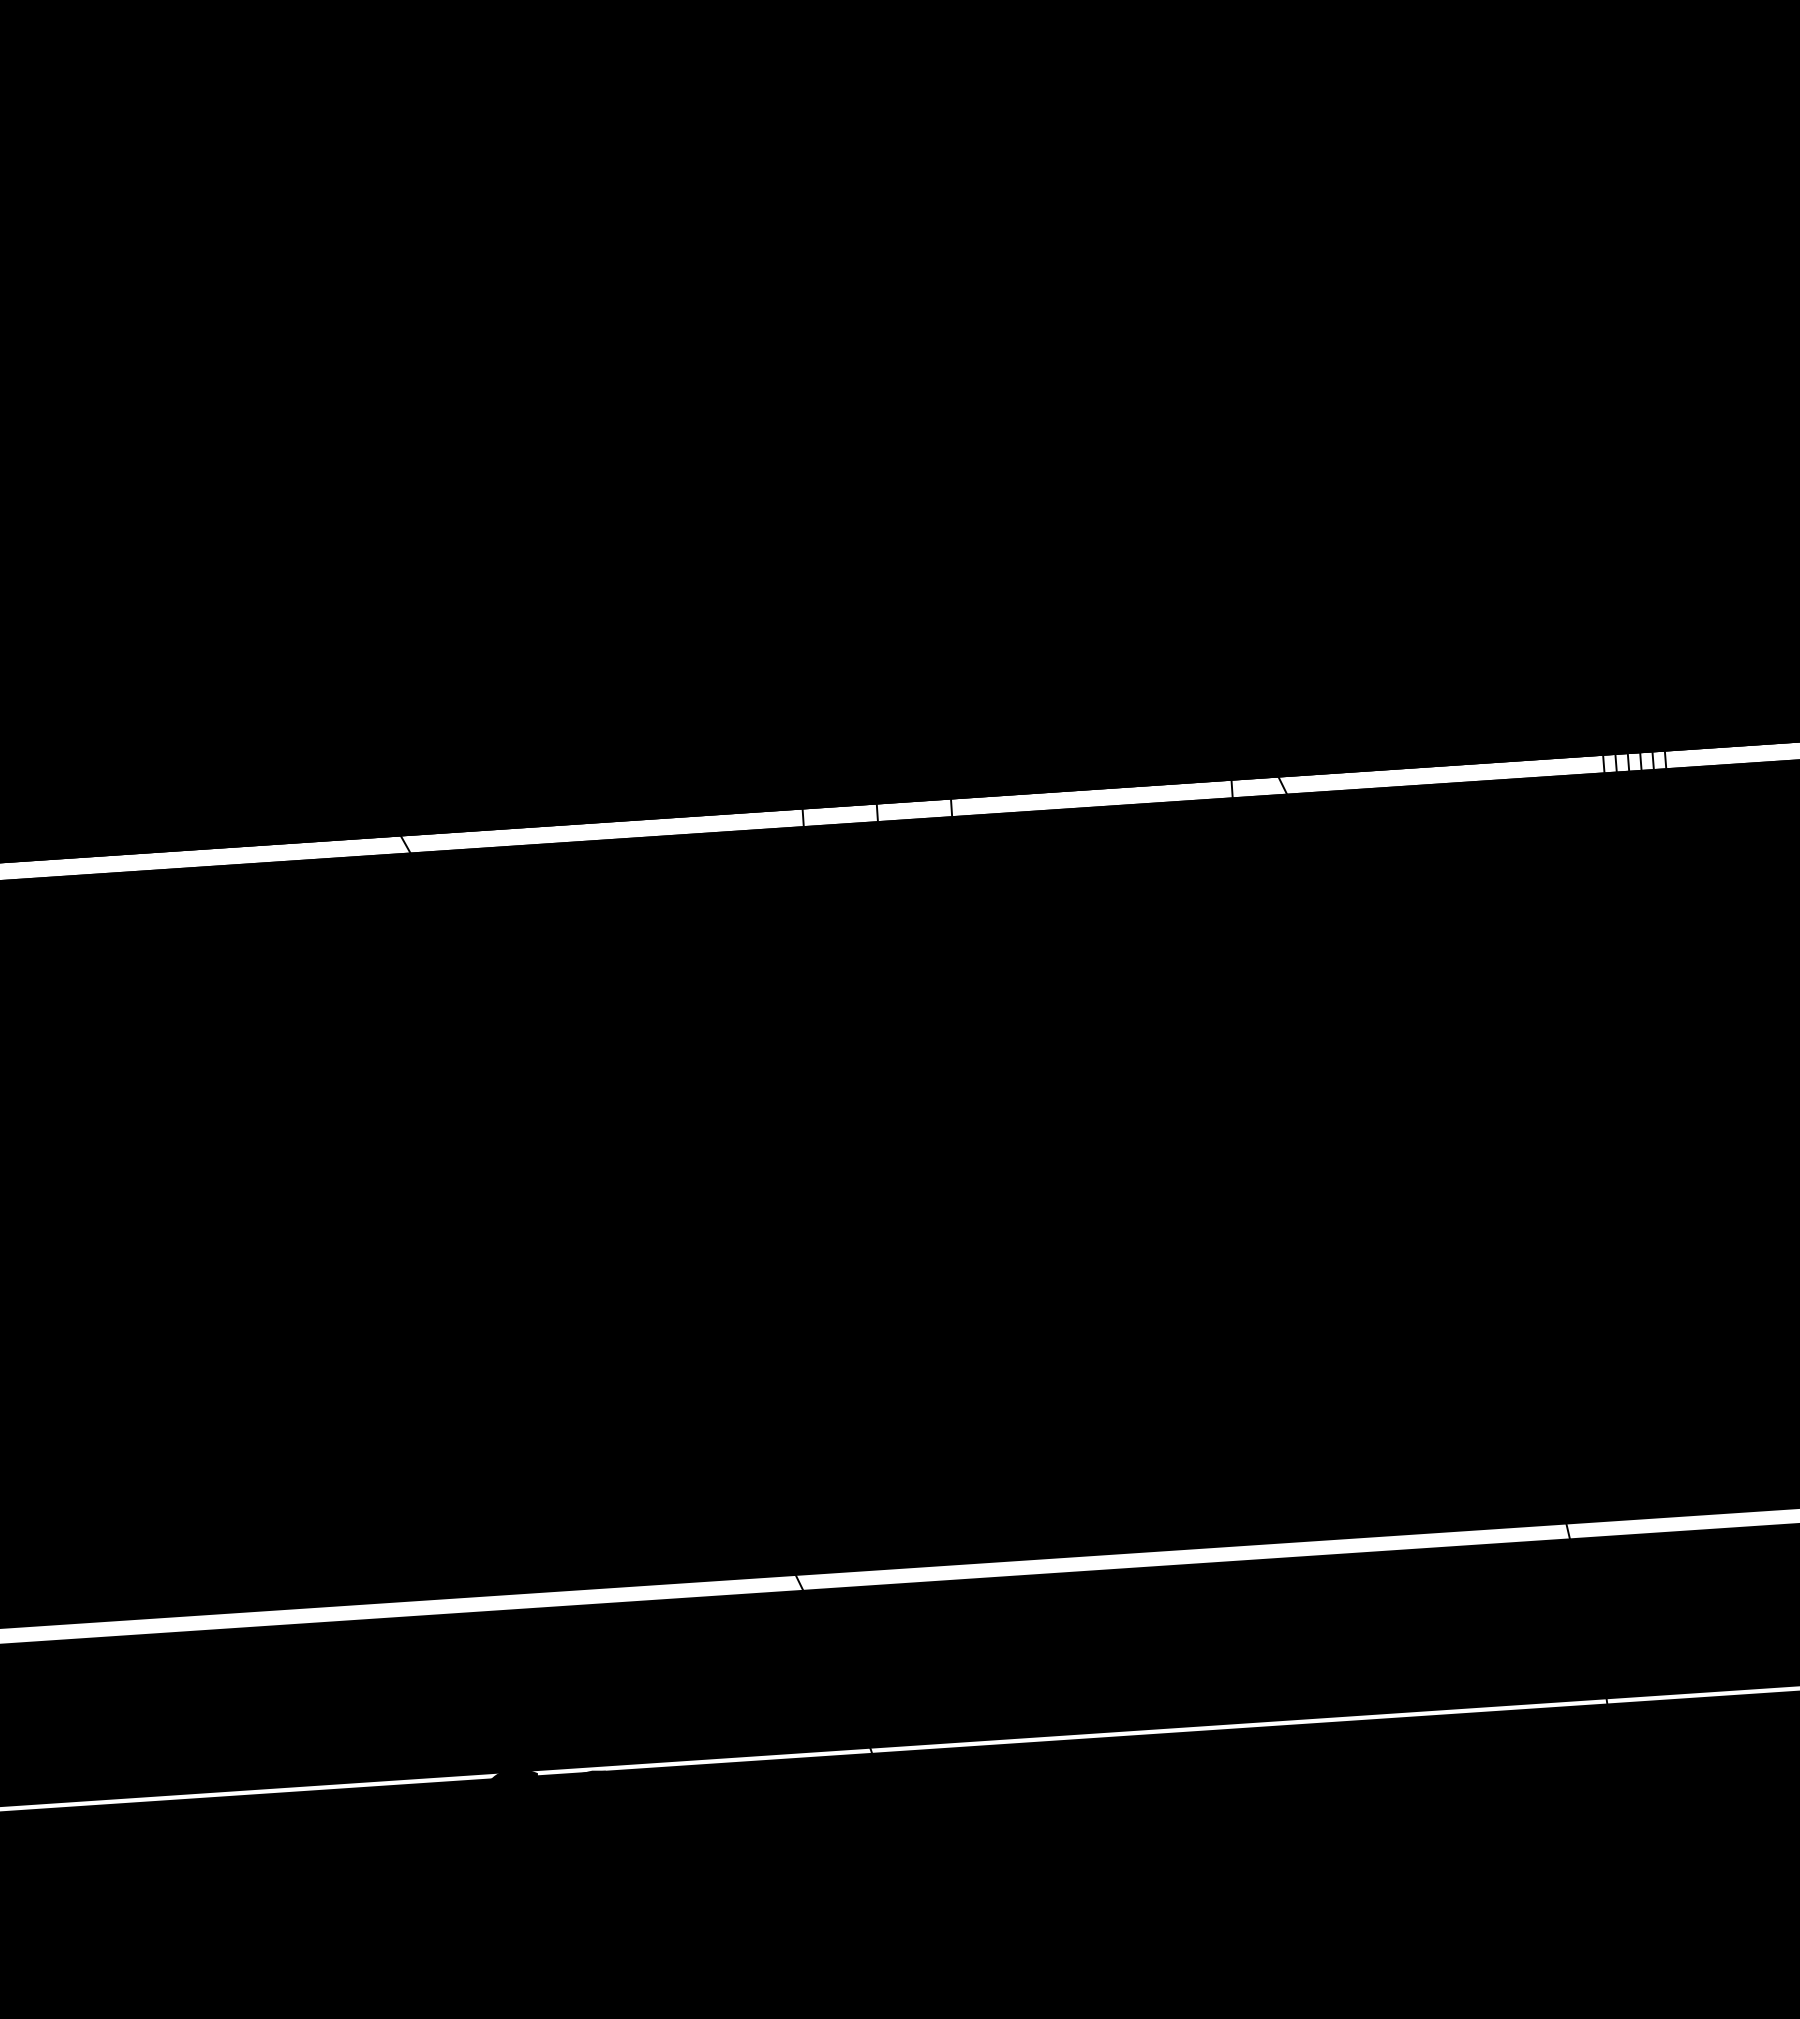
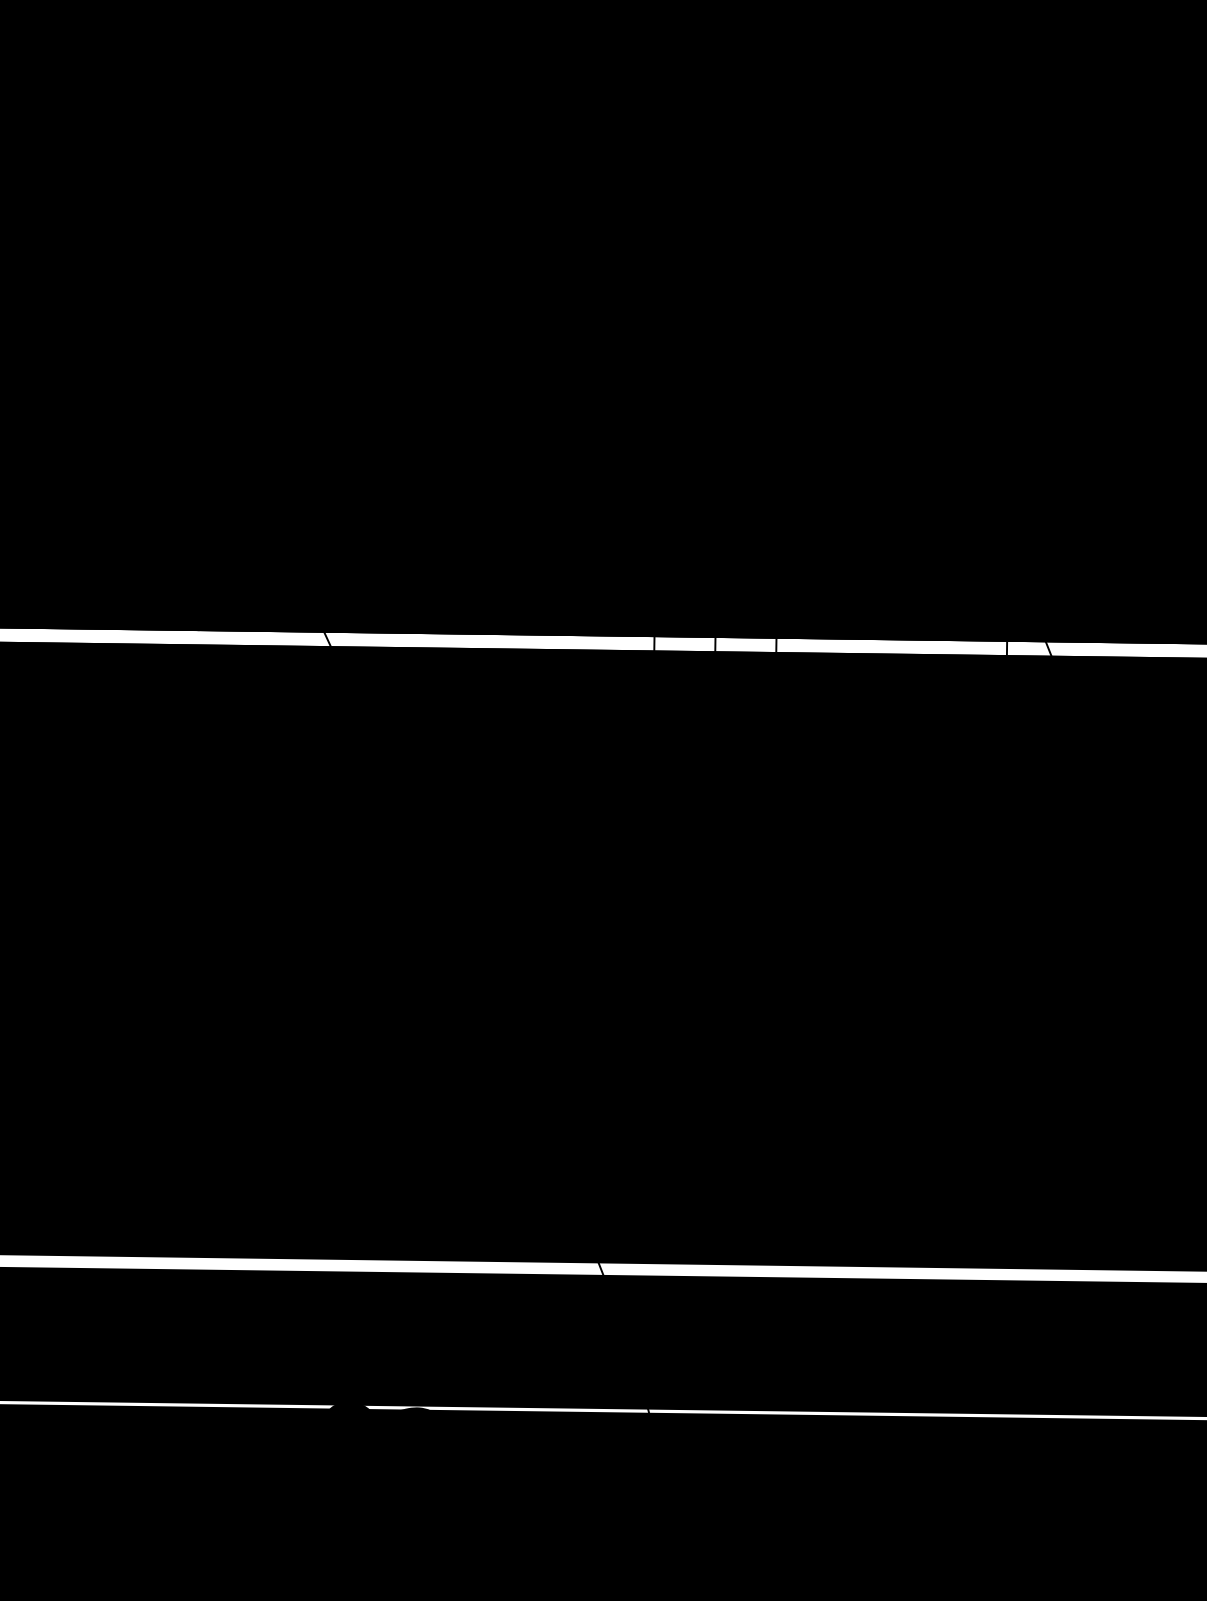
text: (543, 1773) -> (379, 1408), 61 -> 82

